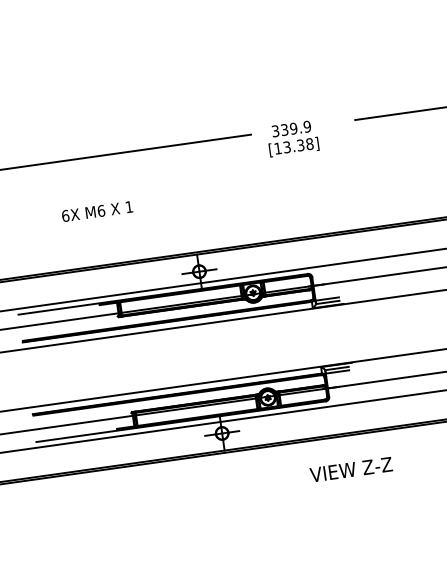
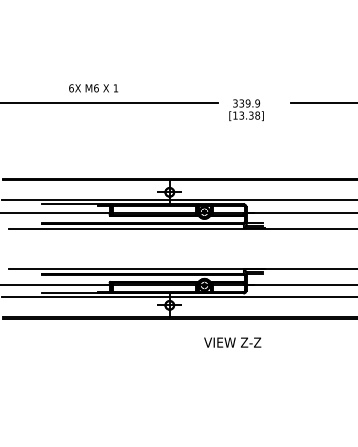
text: (97, 211) -> (93, 88), moved
text: (350, 469) -> (232, 342), moved

